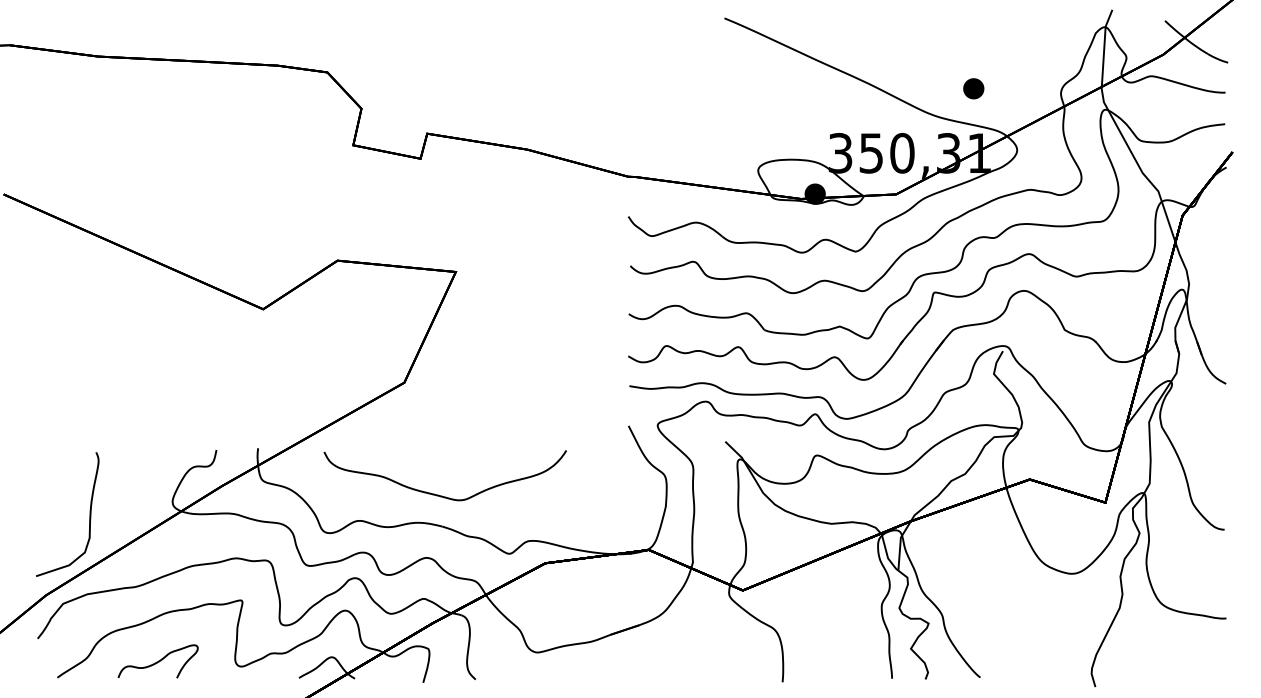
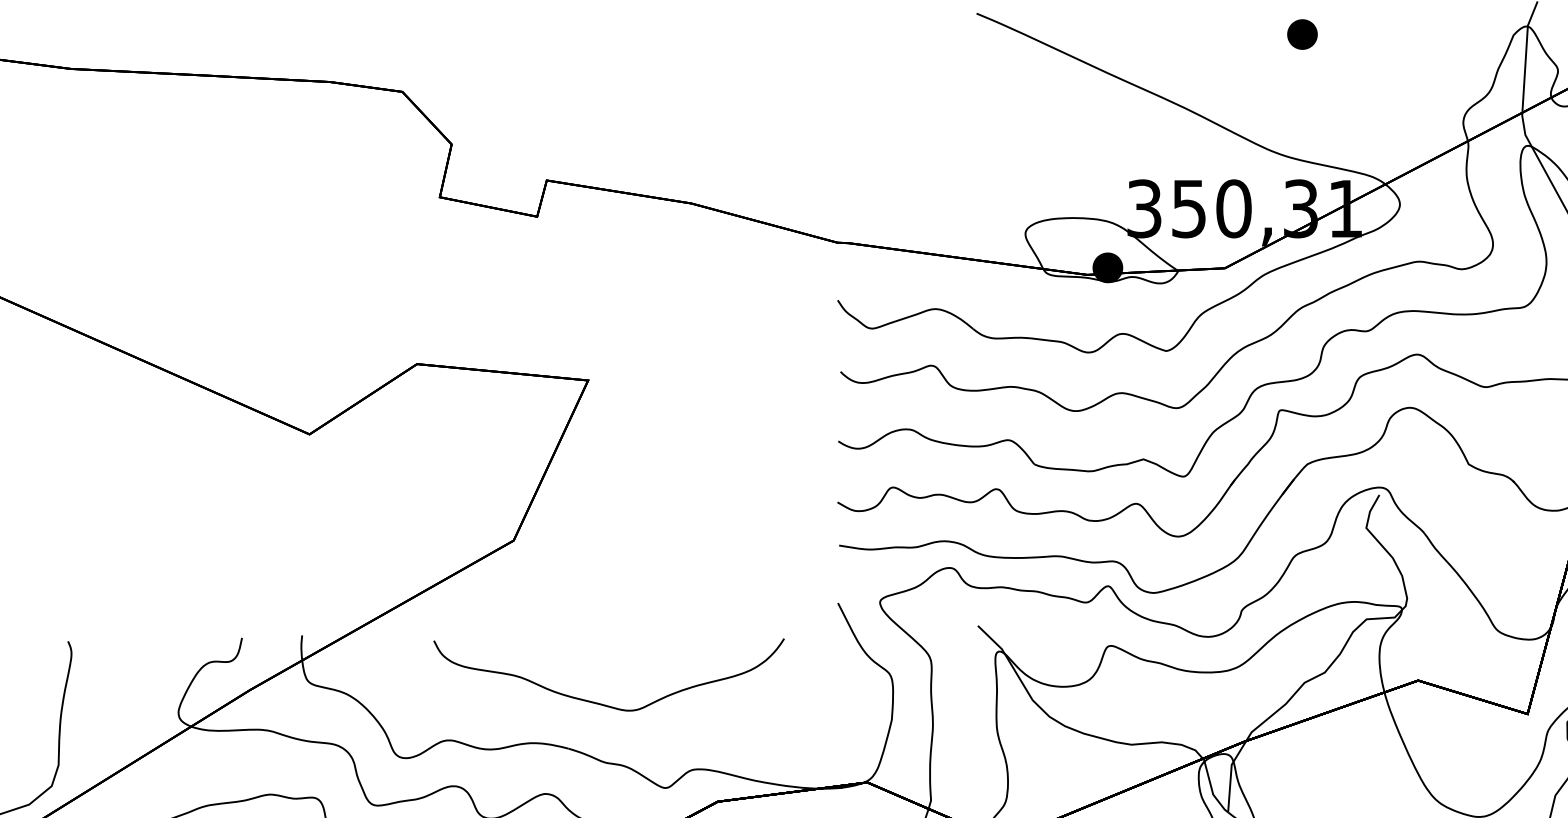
part: (973, 88) -> (1302, 34), moved
curve: (438, 494) -> (599, 702), moved

